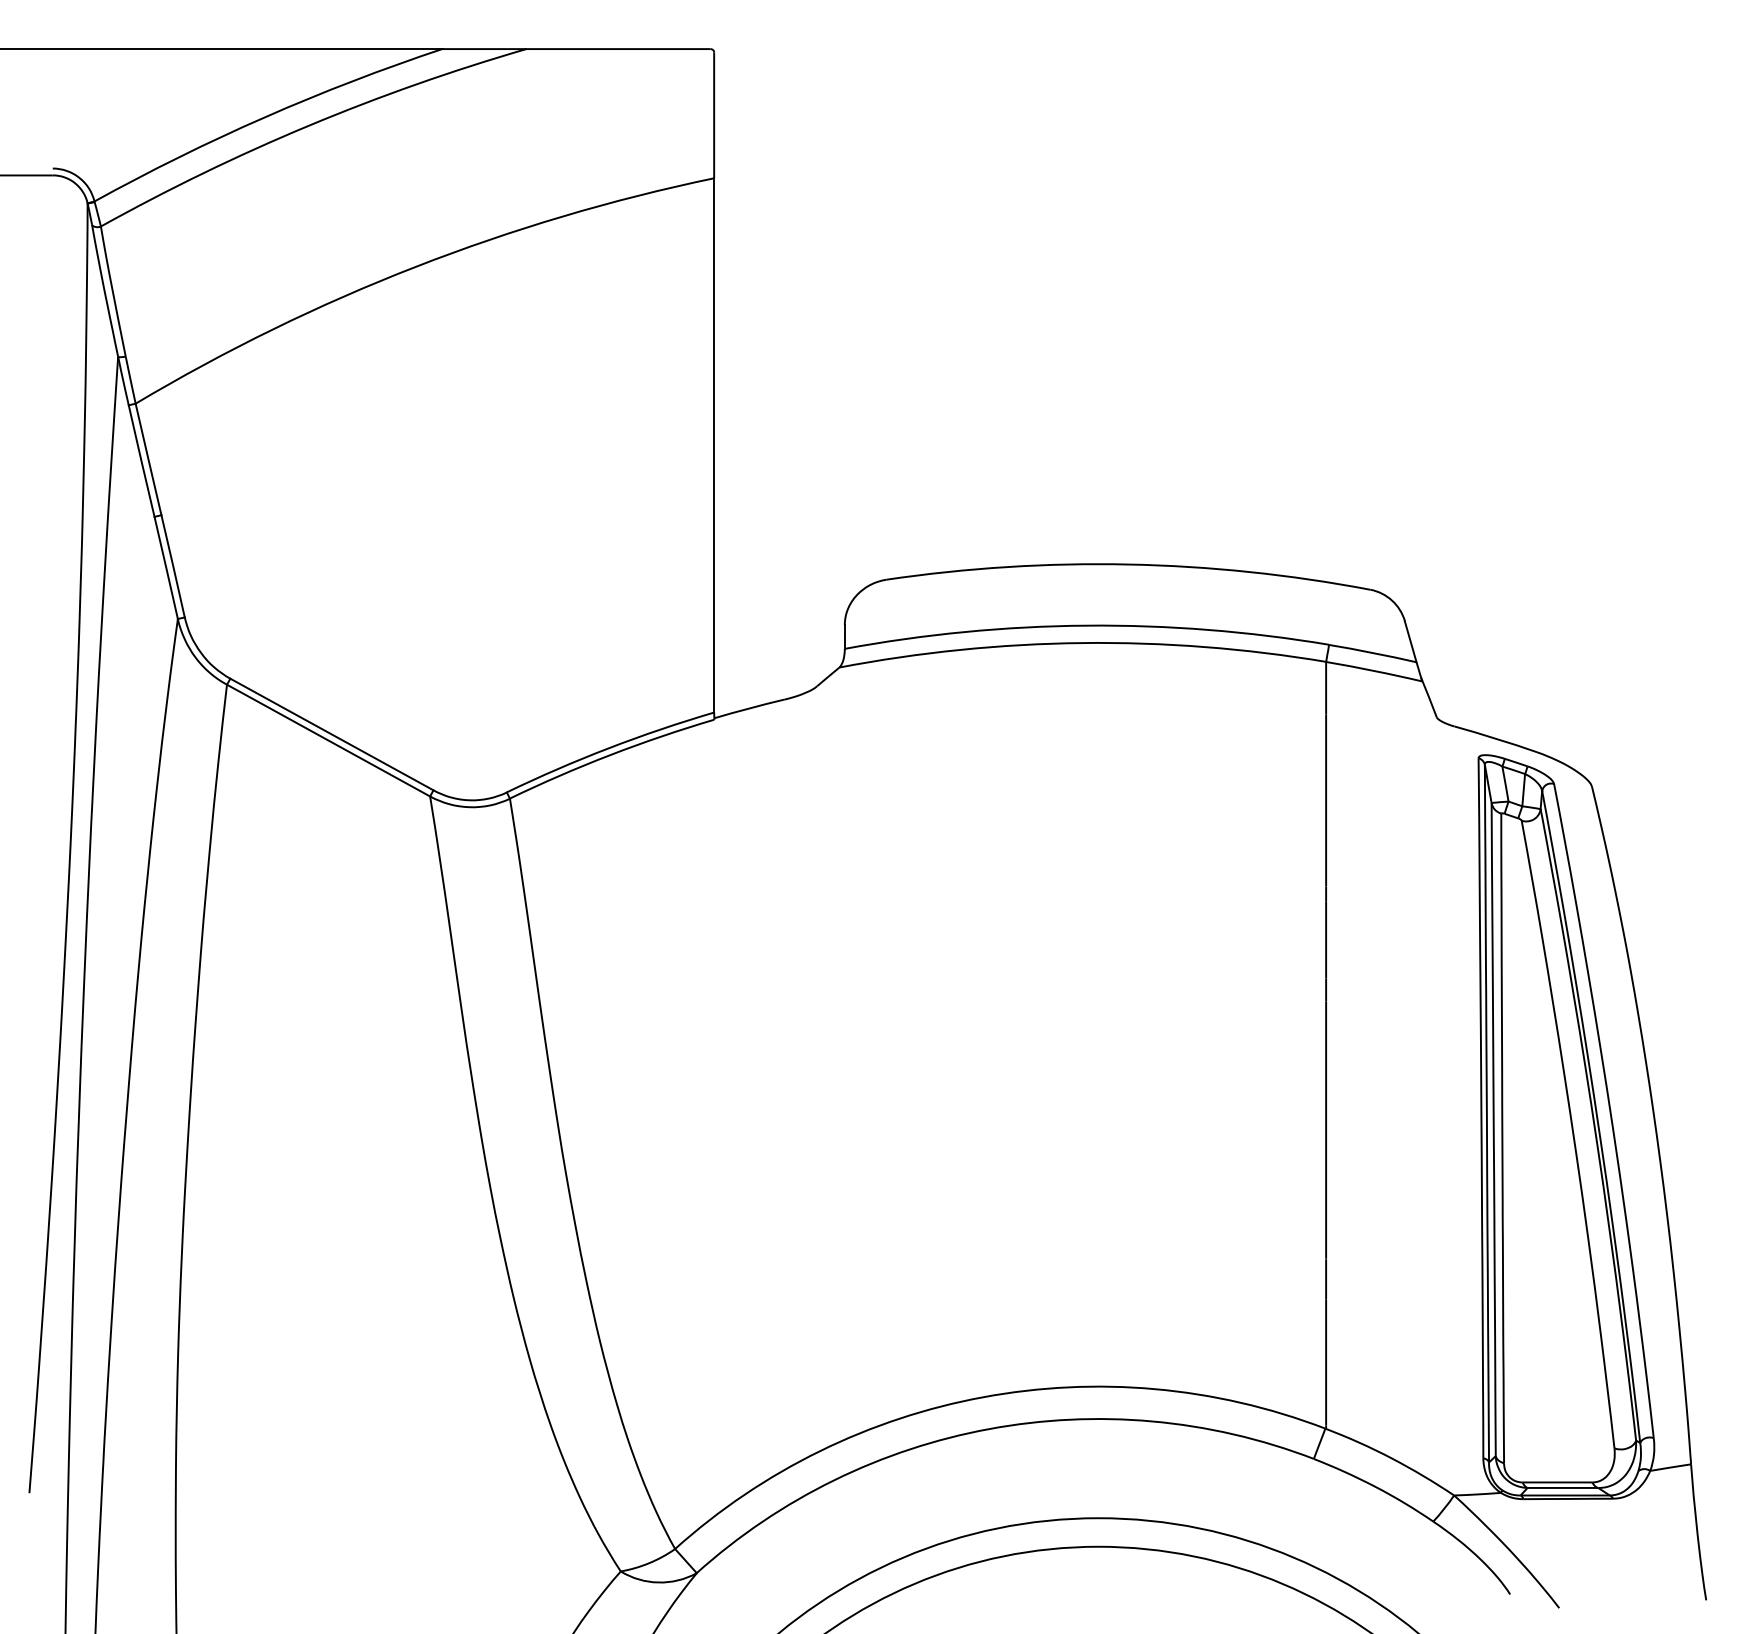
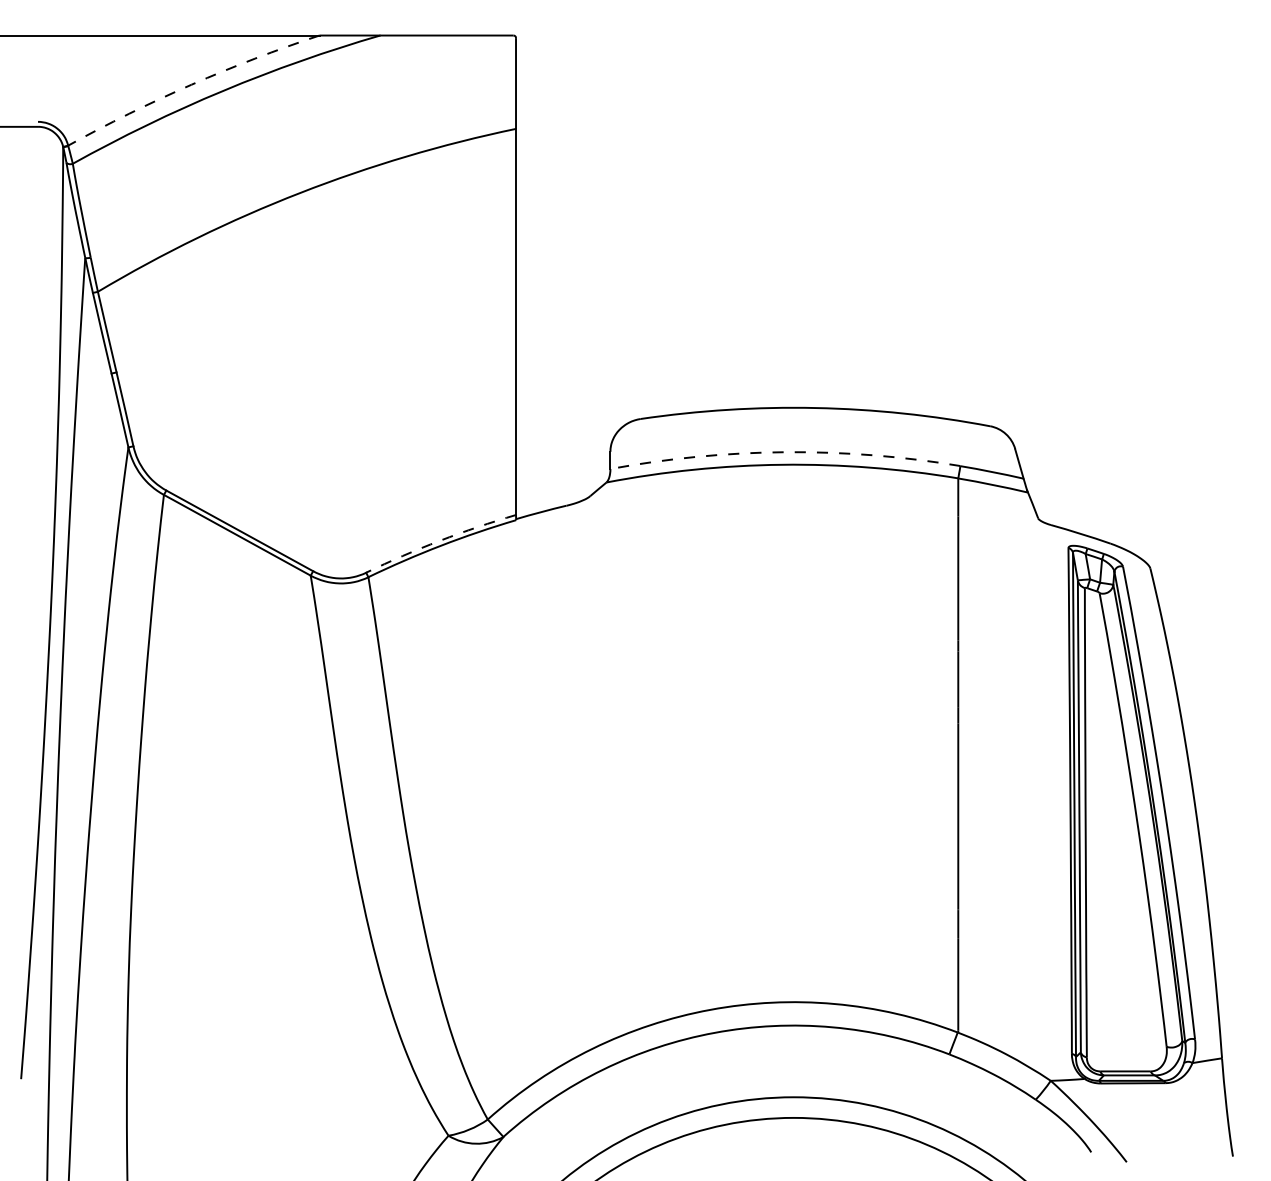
arc: (265, 117) -> (191, 84), solid -> dashed
arc: (1086, 625) -> (785, 452), solid -> dashed
arc: (608, 748) -> (439, 540), solid -> dashed

